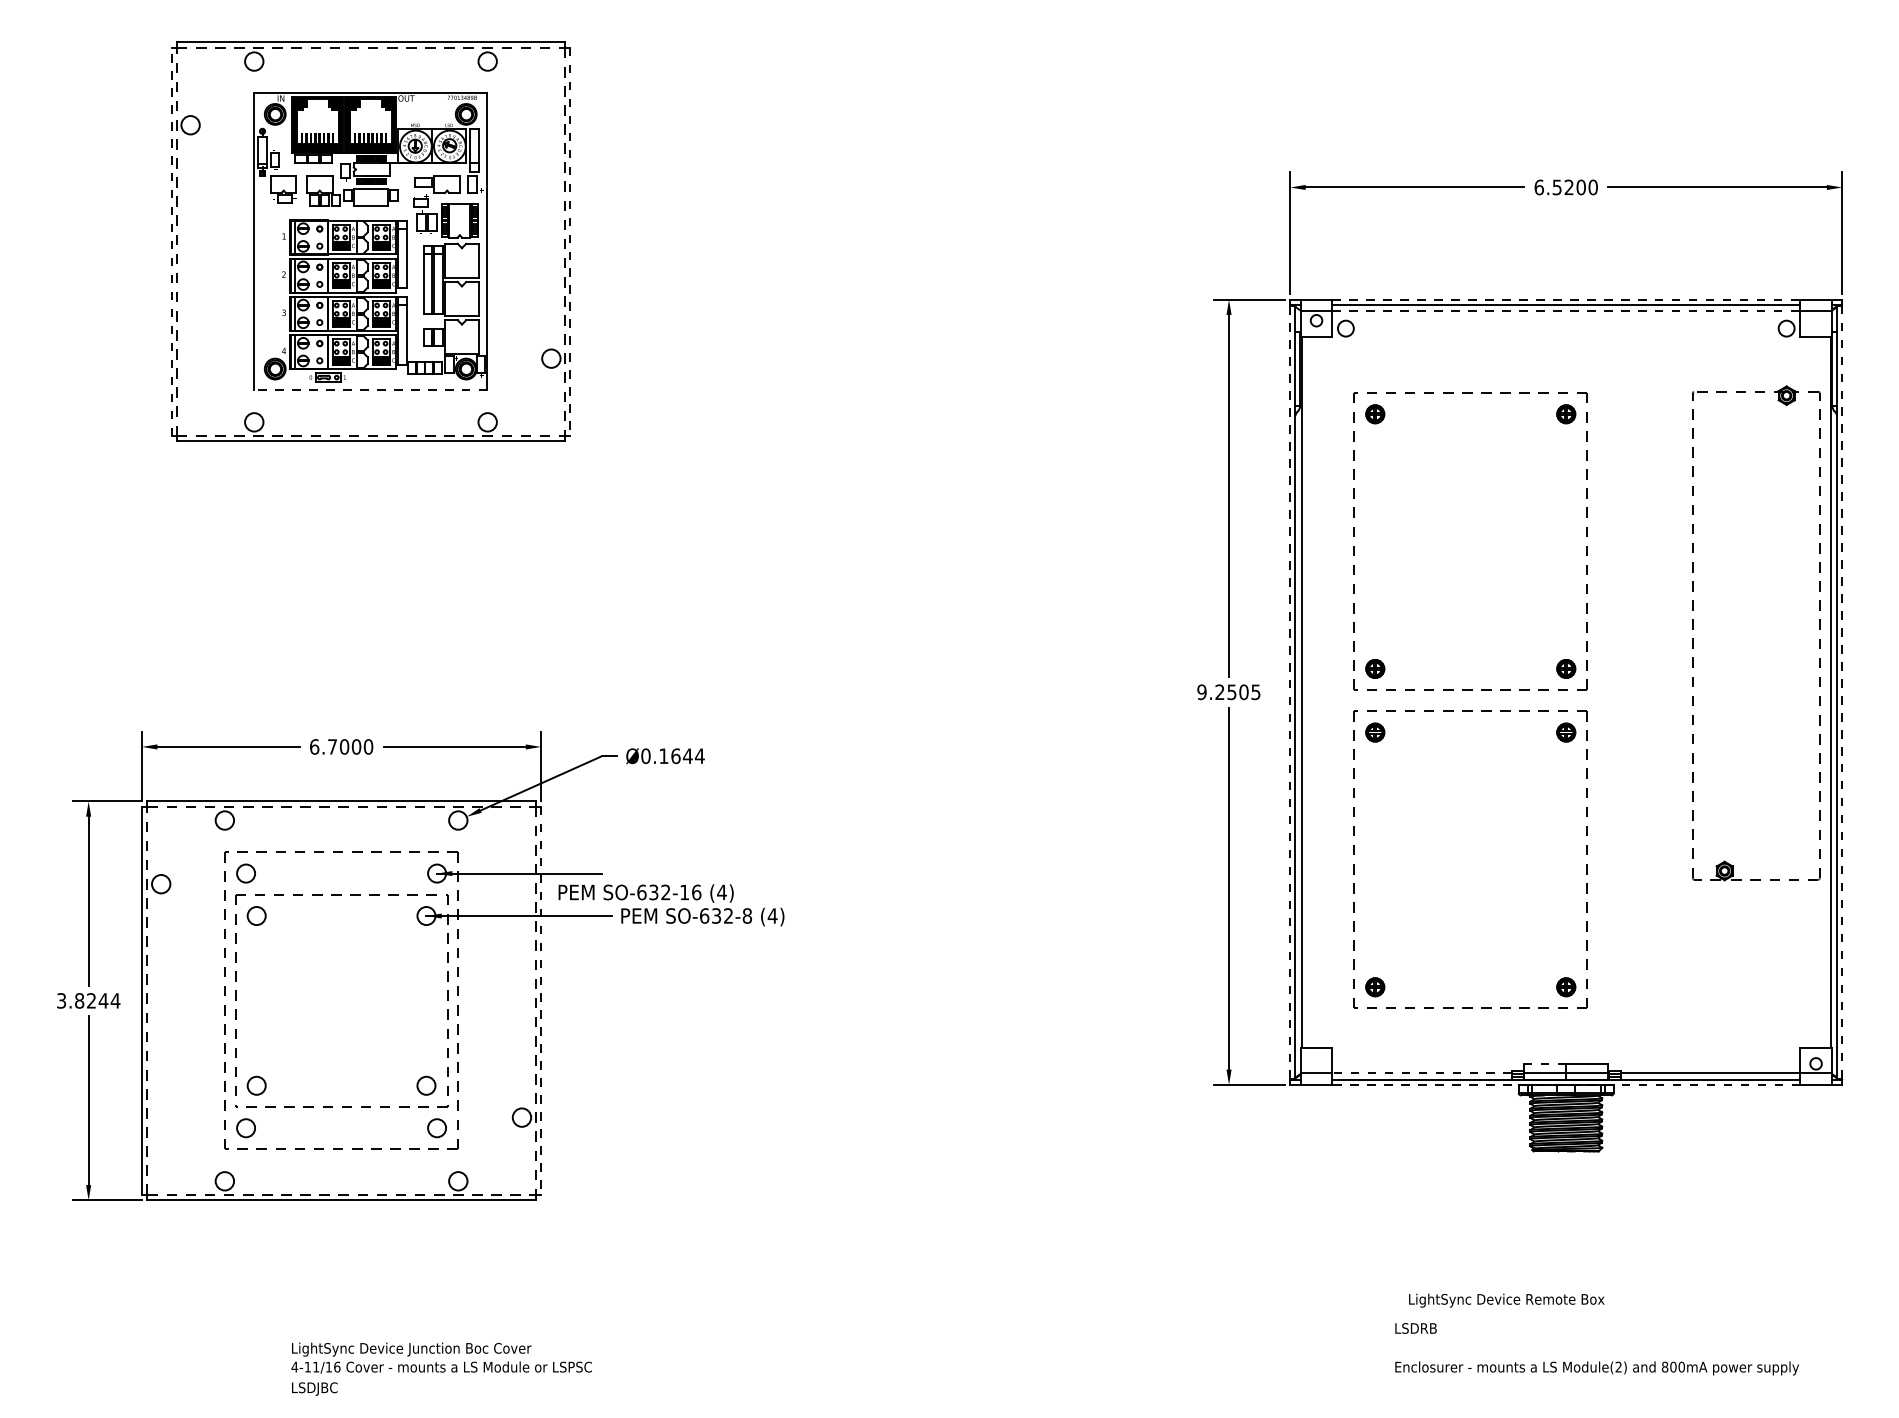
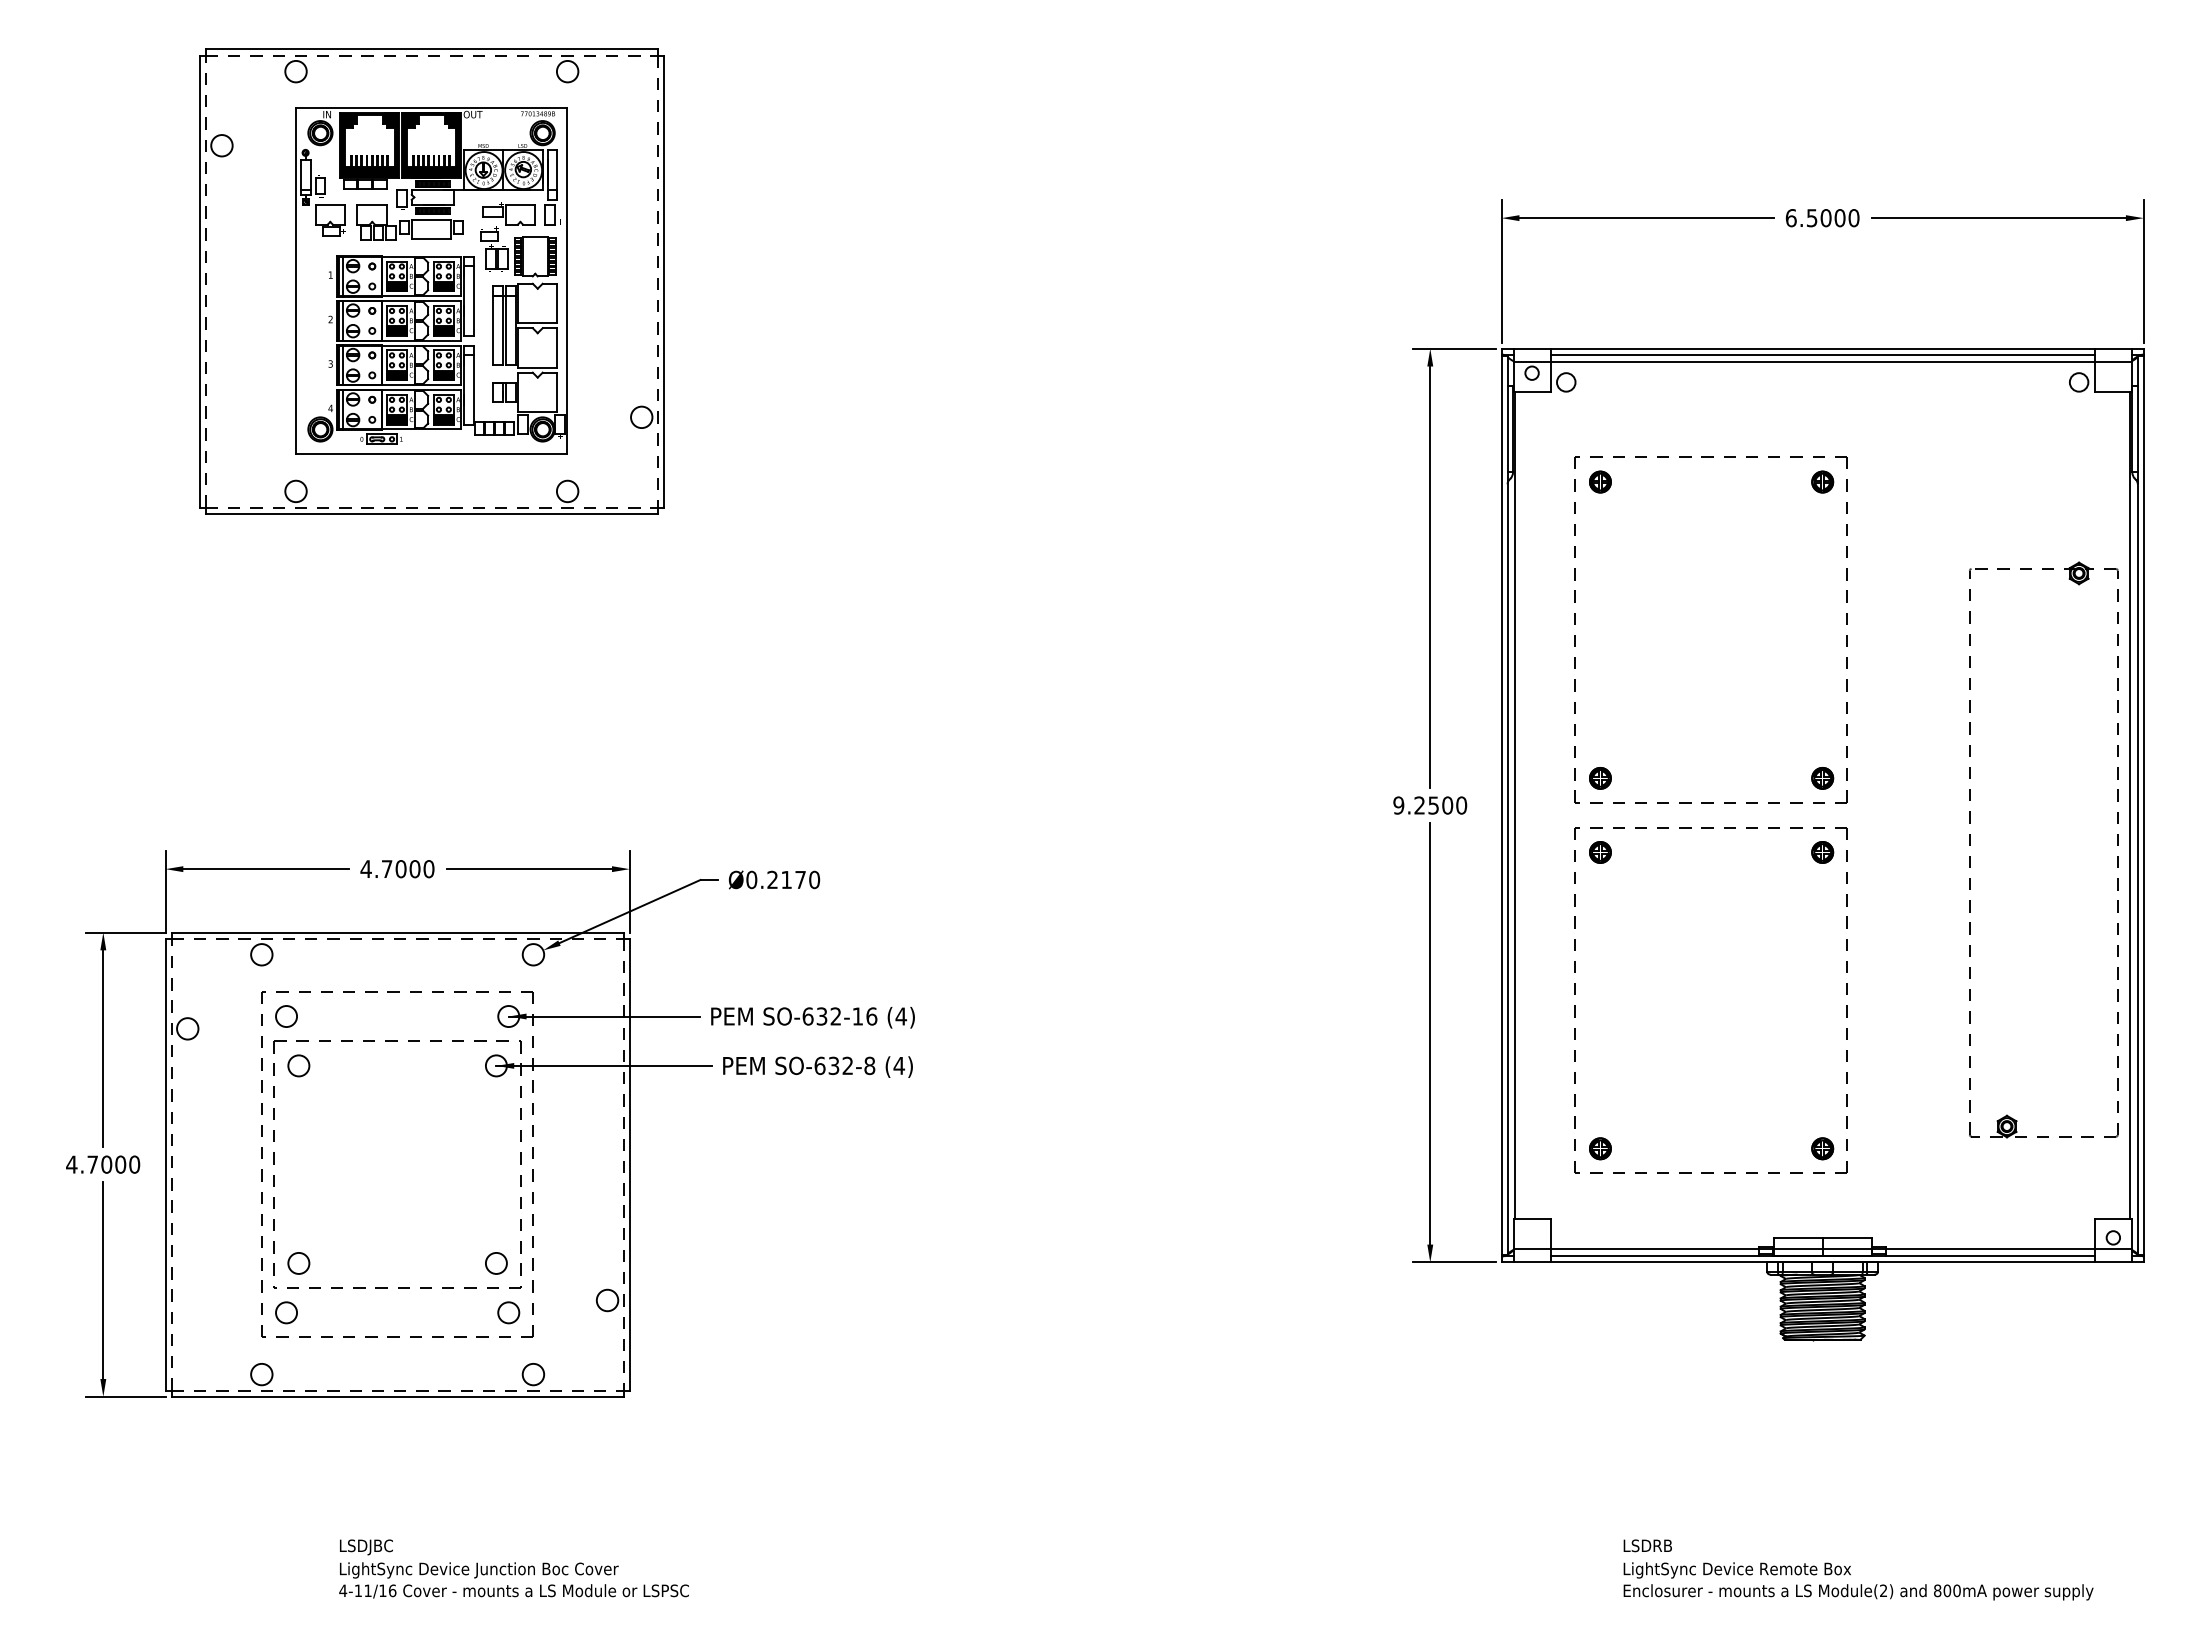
text: (1568, 187) -> (1825, 218), 6.5200 -> 6.5000
line: (171, 241) -> (199, 281), dashed -> solid
line: (570, 241) -> (663, 281), dashed -> solid
line: (1566, 299) -> (1823, 348), dashed -> solid
line: (1566, 311) -> (1823, 362), dashed -> solid
line: (370, 390) -> (431, 454), dashed -> solid
part: (1693, 629) -> (1970, 845), moved
text: (1255, 692) -> (1461, 805), 9.2505 -> 9.2500
line: (1290, 692) -> (1501, 805), dashed -> solid
line: (1841, 692) -> (2143, 805), dashed -> solid
text: (313, 747) -> (365, 869), 6.7000 -> 4.7000
text: (681, 755) -> (793, 879), Ø0.1644 -> Ø0.2170
text: (645, 893) -> (812, 1017), moved
text: (88, 1000) -> (103, 1164), 3.8244 -> 4.7000
line: (540, 1000) -> (629, 1164), dashed -> solid
line: (1545, 1064) -> (1798, 1238), dashed -> solid
line: (1421, 1073) -> (1654, 1249), dashed -> solid
line: (1566, 1084) -> (1822, 1262), dashed -> solid
text: (1505, 1300) -> (1736, 1570), moved
text: (314, 1389) -> (366, 1547), moved

